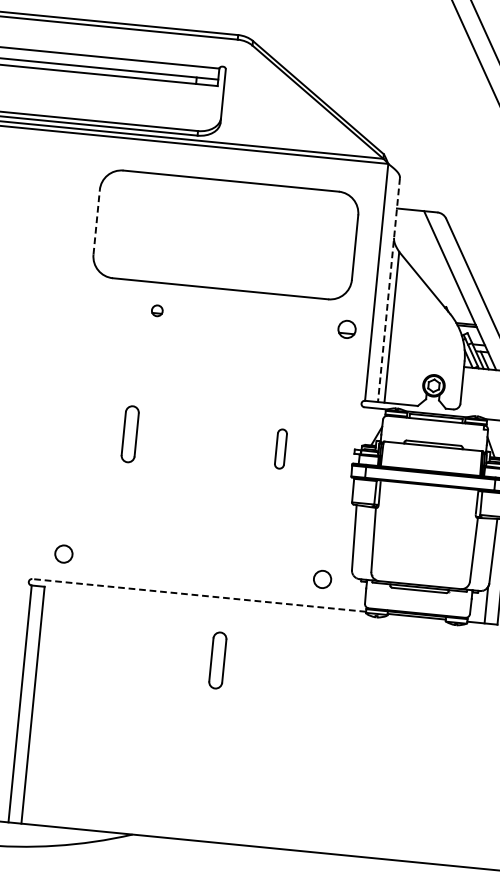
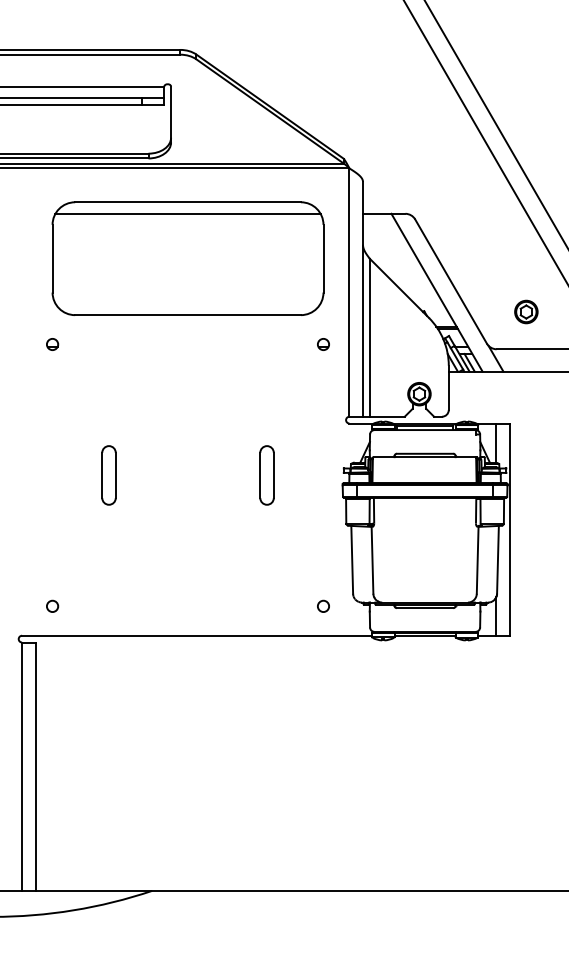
line: (229, 191) -> (187, 213), added
line: (96, 222) -> (52, 258), dashed -> solid
line: (389, 290) -> (363, 299), dashed -> solid
part: (157, 310) -> (52, 344), moved
part: (347, 329) -> (323, 344), size x0.62
part: (280, 449) -> (266, 475), size x1.43
circle: (64, 553) -> (52, 605), size x0.62
circle: (322, 578) -> (323, 605), size x0.62
line: (199, 595) -> (197, 635), dashed -> solid
part: (217, 660) -> (222, 701), removed

